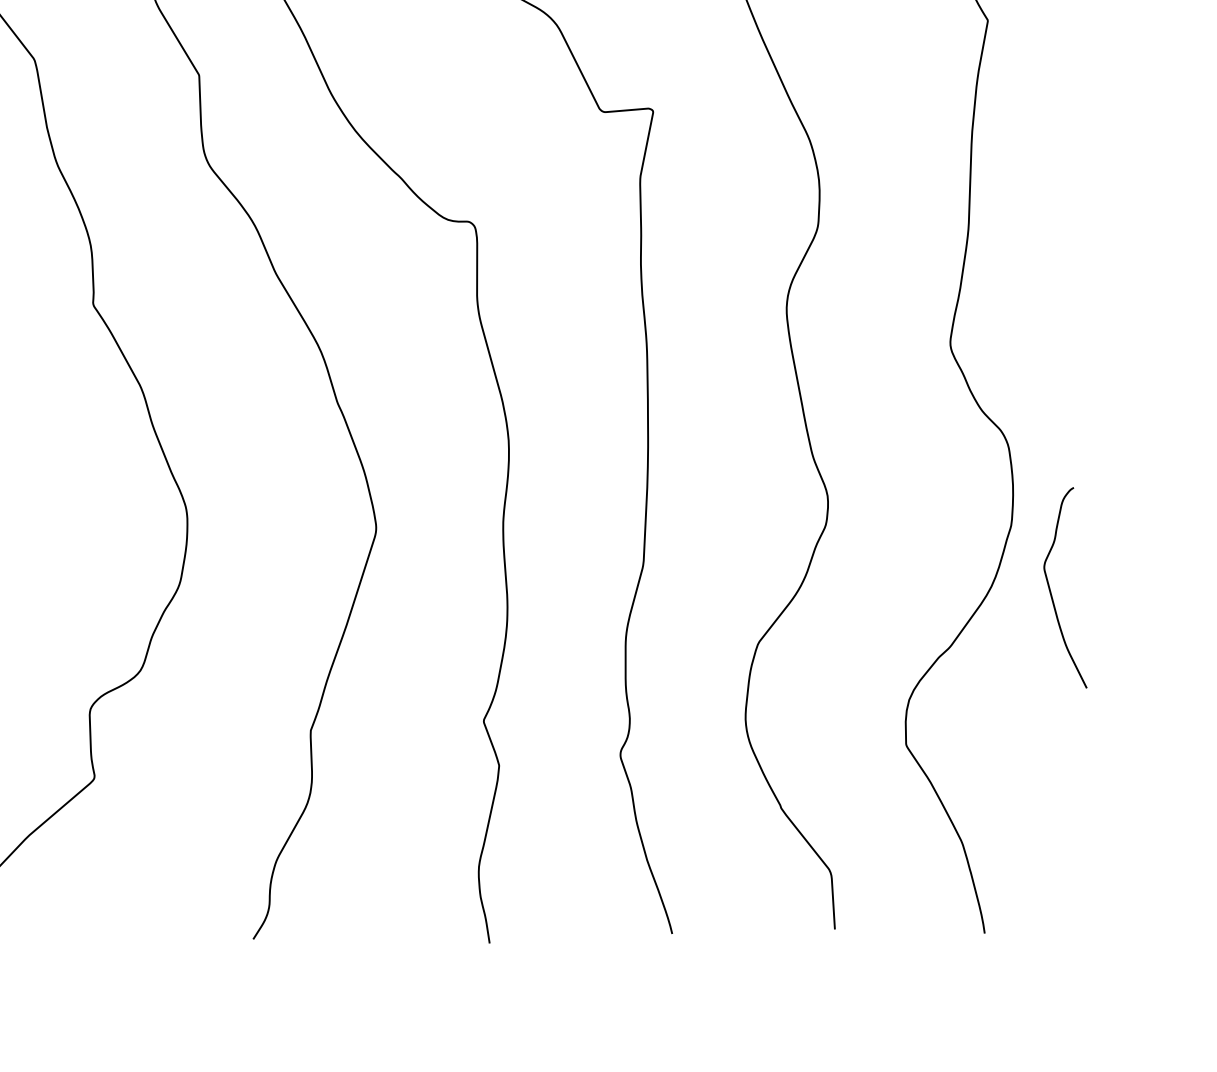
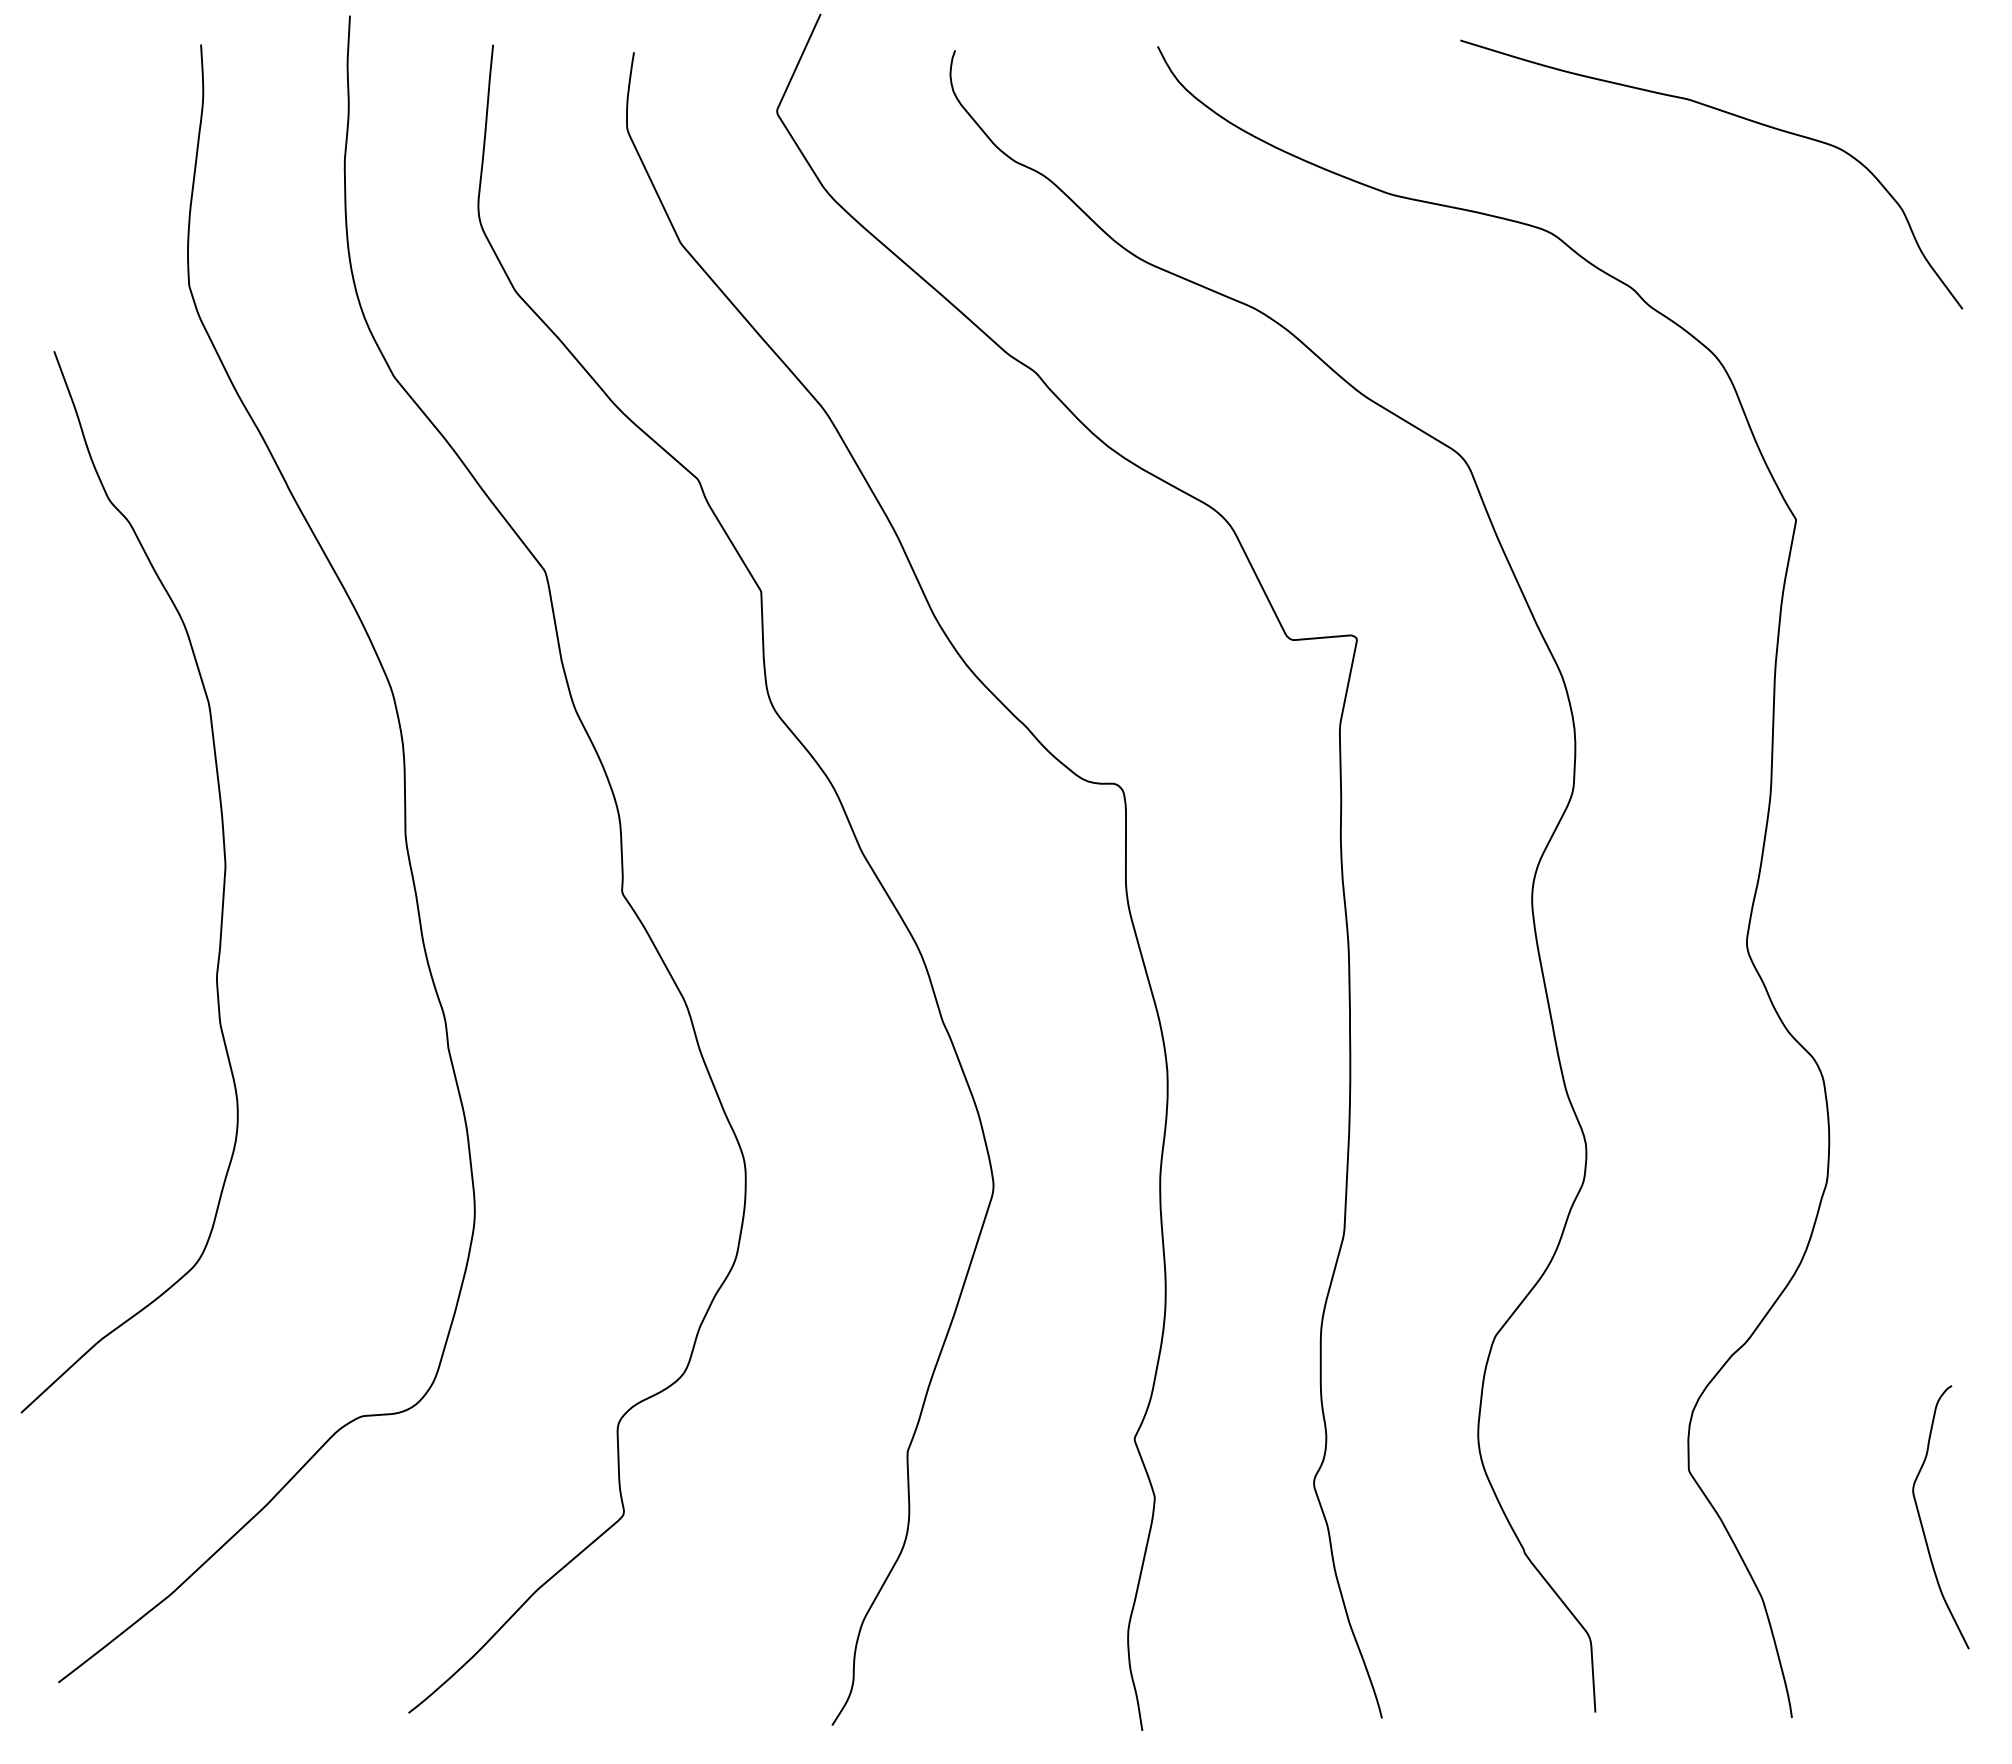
curve: (1051, 592) -> (1922, 1523), moved

